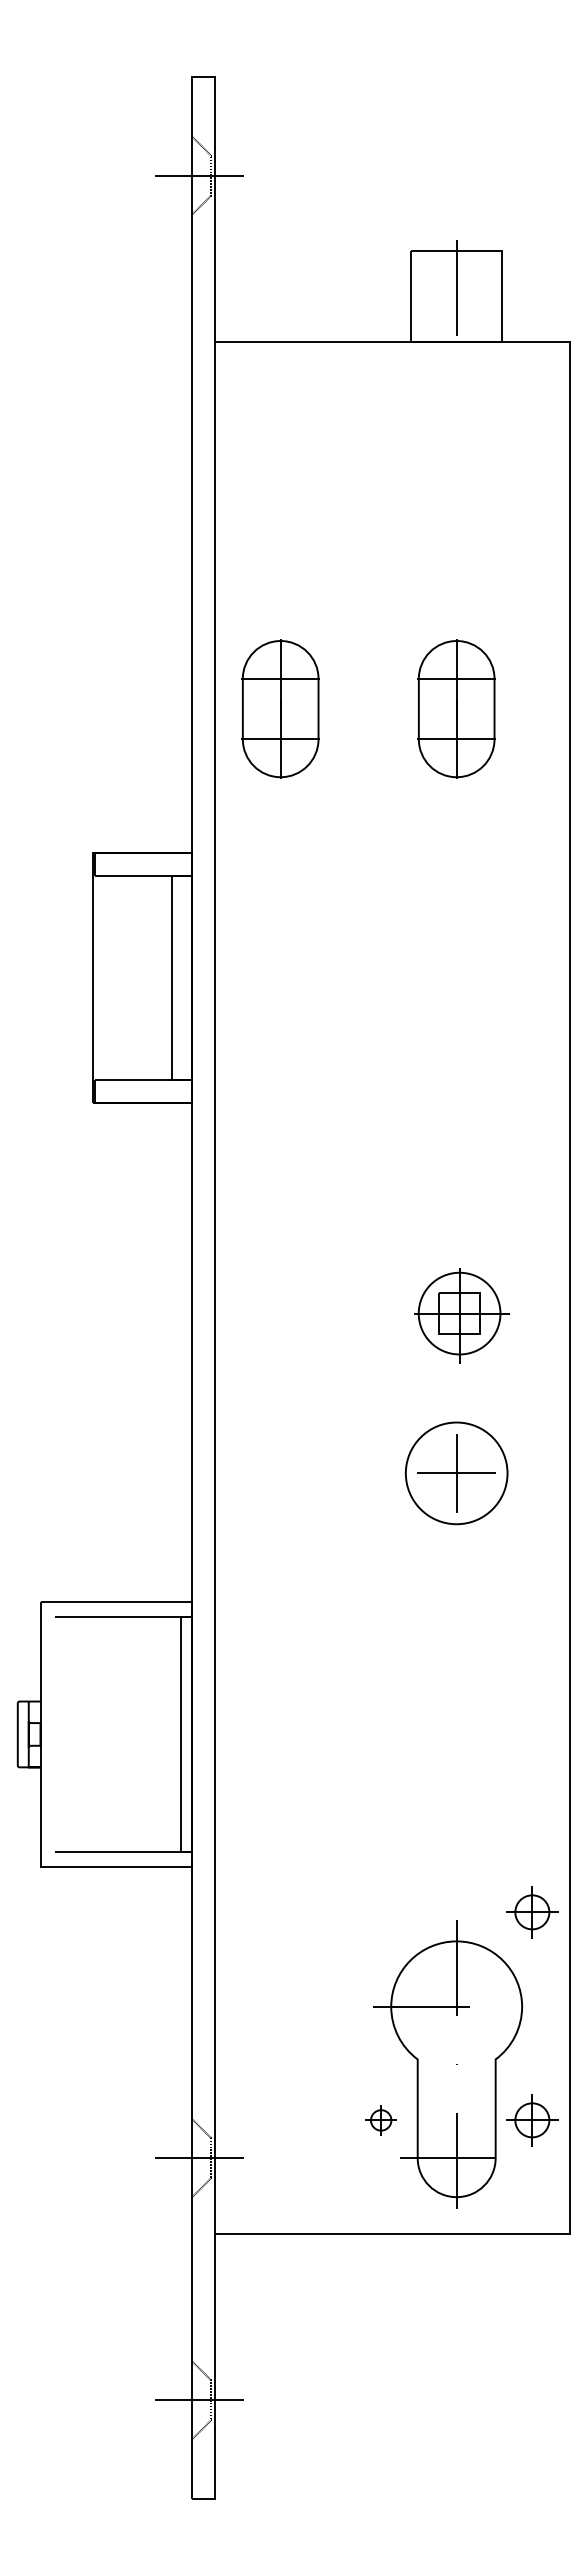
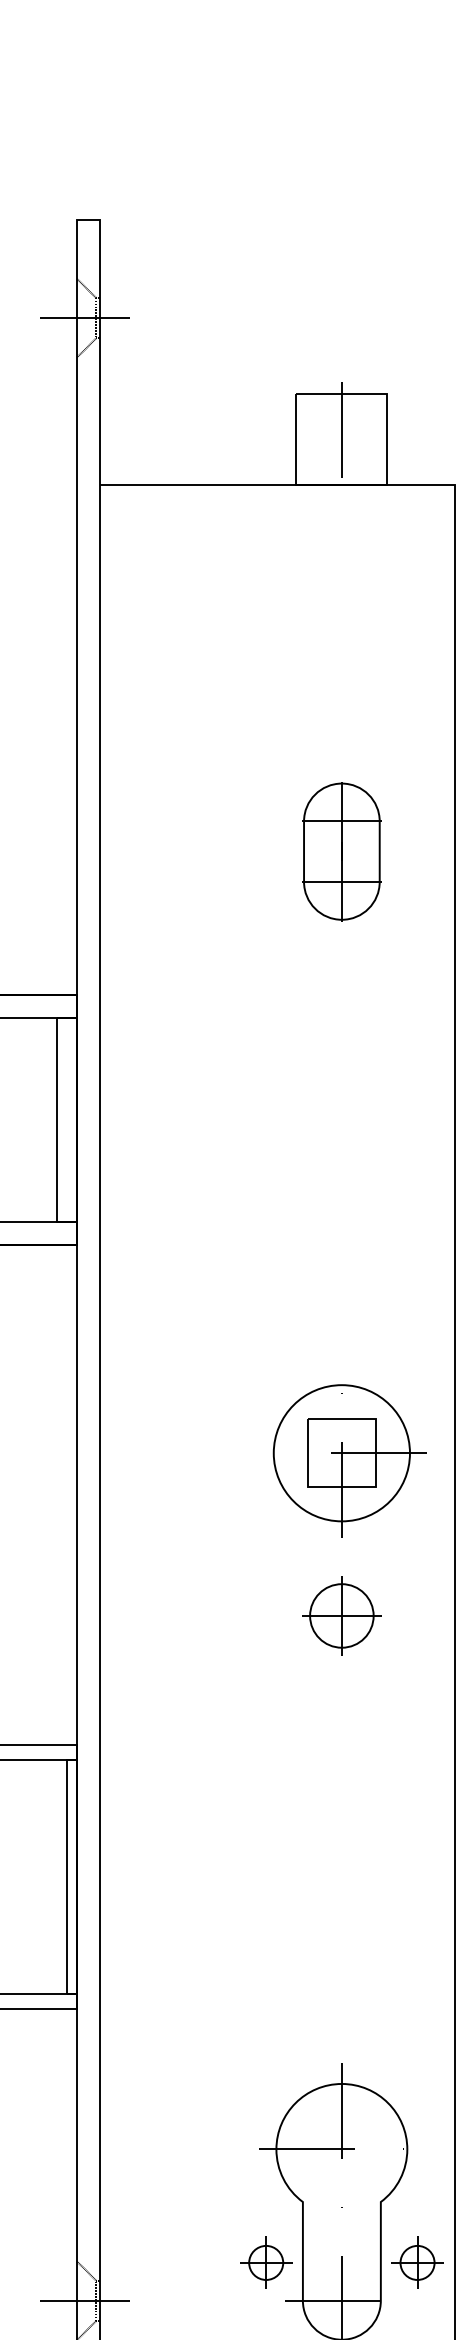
part: (280, 708) -> (165, 851), removed
part: (463, 1317) -> (348, 1460), size x1.67
circle: (456, 1473) -> (341, 1616), size x0.62
part: (532, 1912) -> (417, 2055), removed
part: (381, 2120) -> (266, 2263), size x1.67

